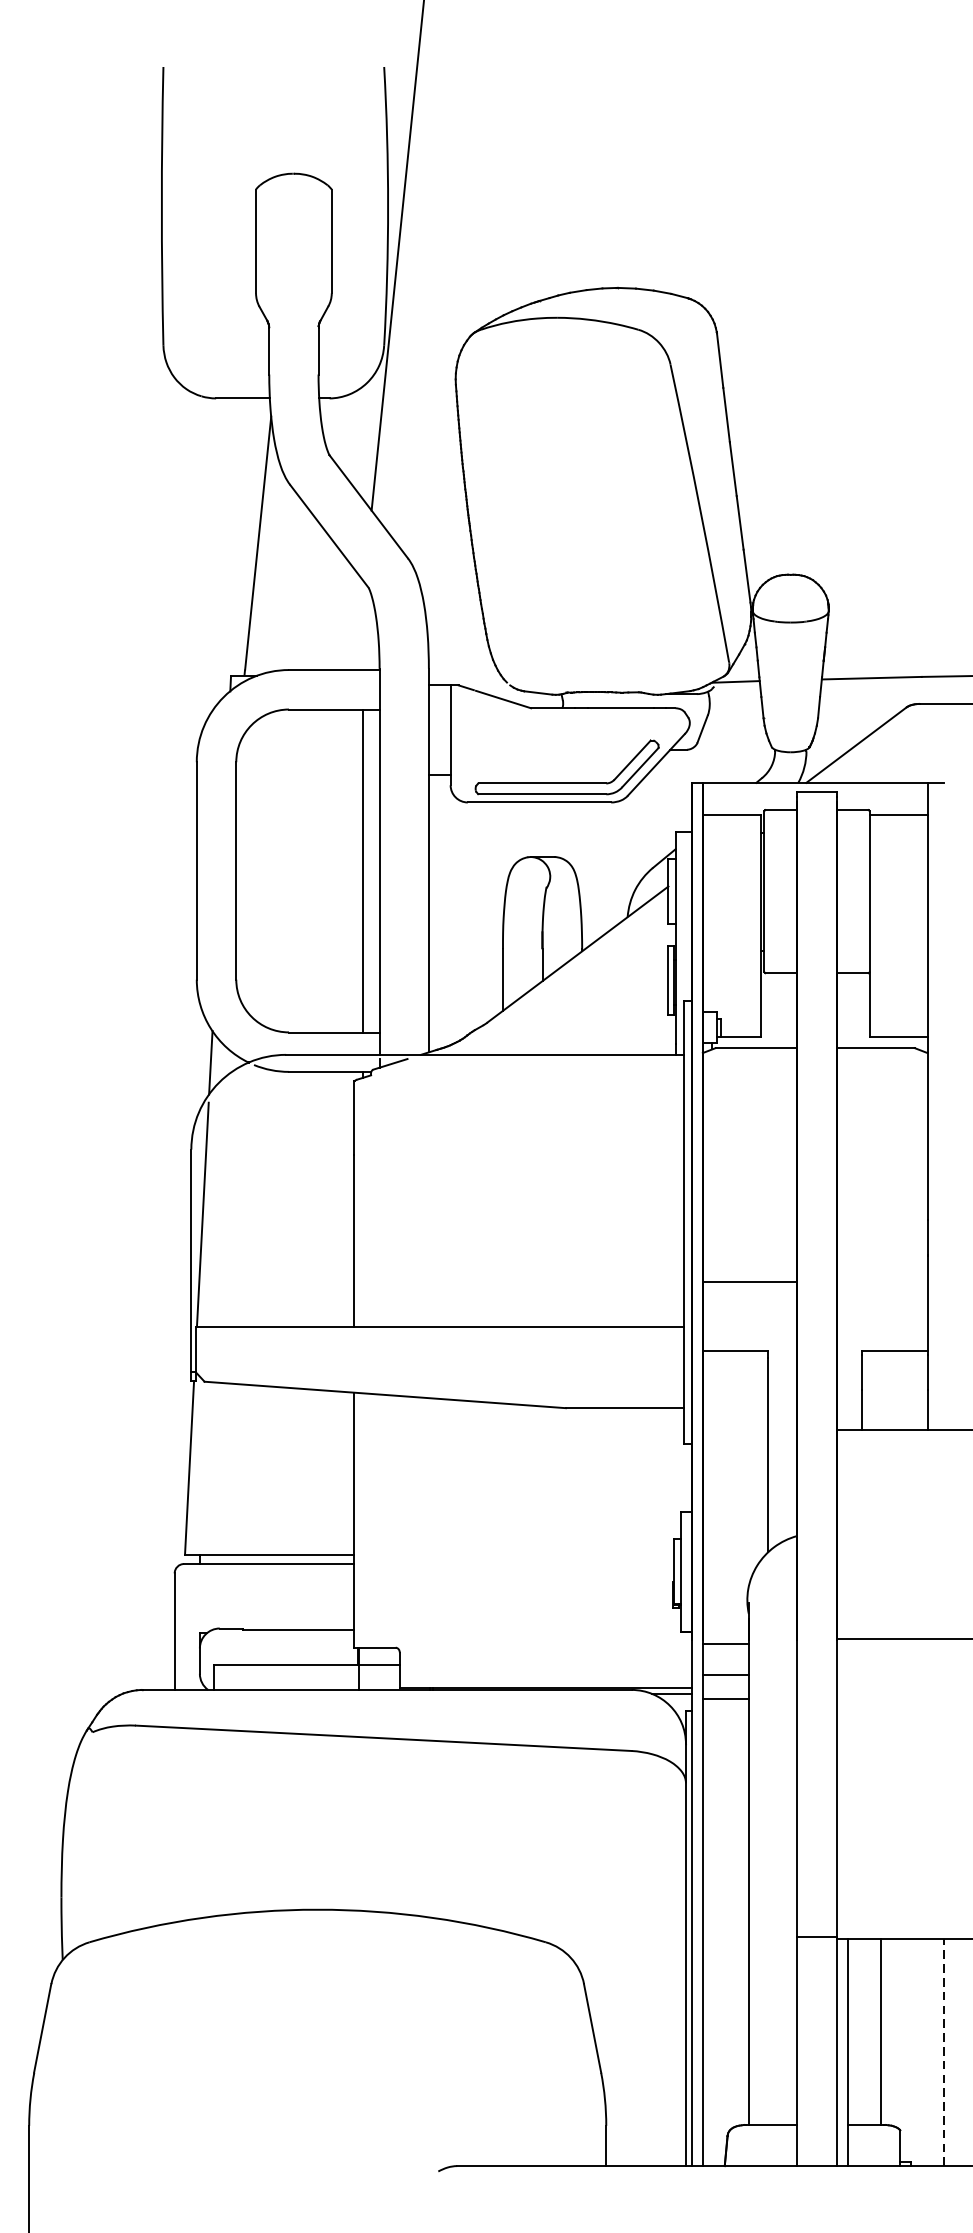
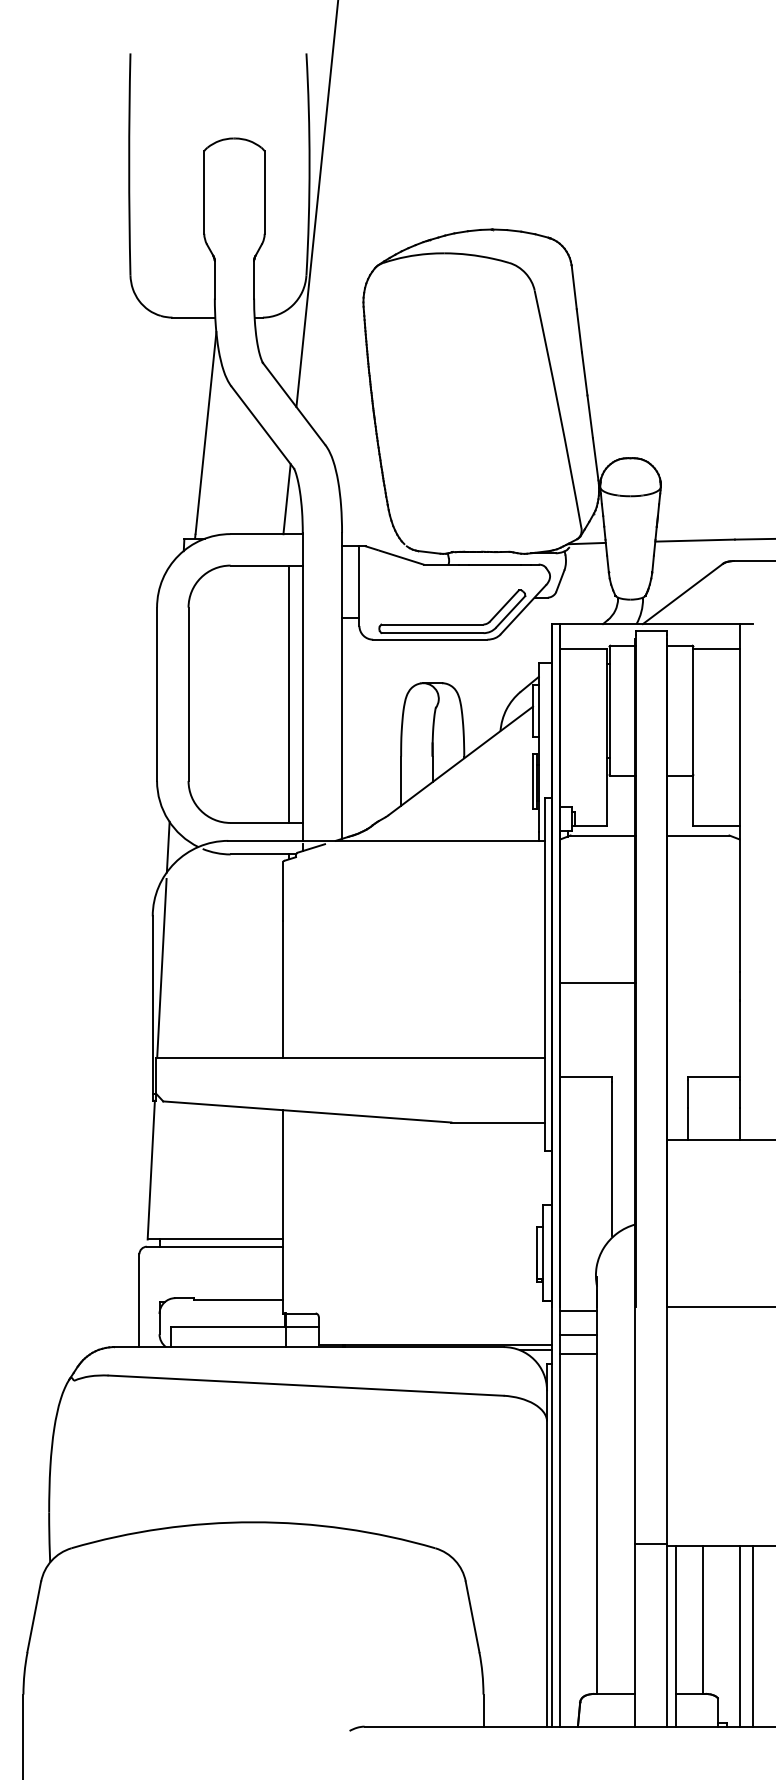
line: (359, 626) -> (286, 499), added
line: (749, 1281) -> (597, 982), moved
line: (927, 2051) -> (739, 1635), added
line: (943, 2052) -> (752, 1636), dashed -> solid

